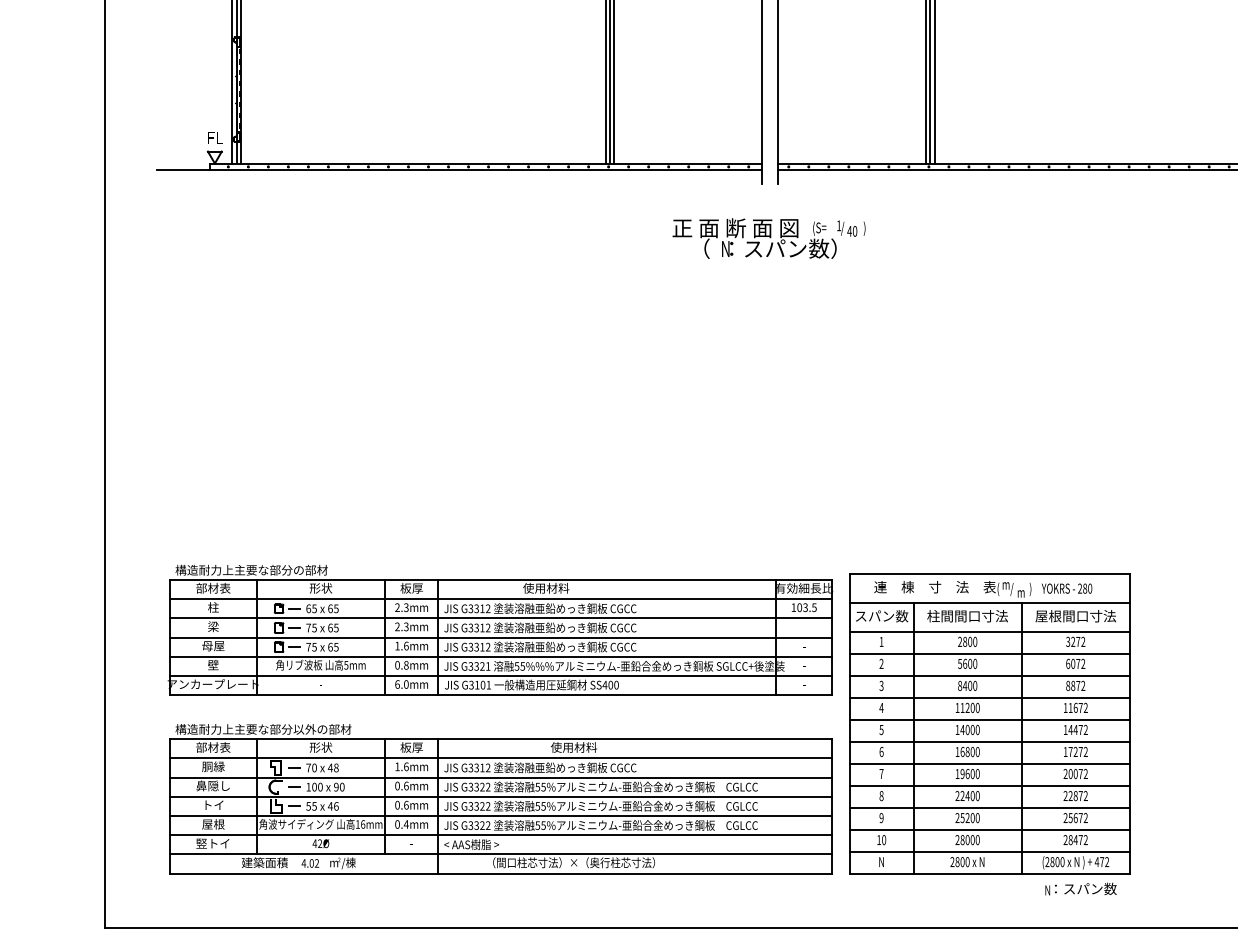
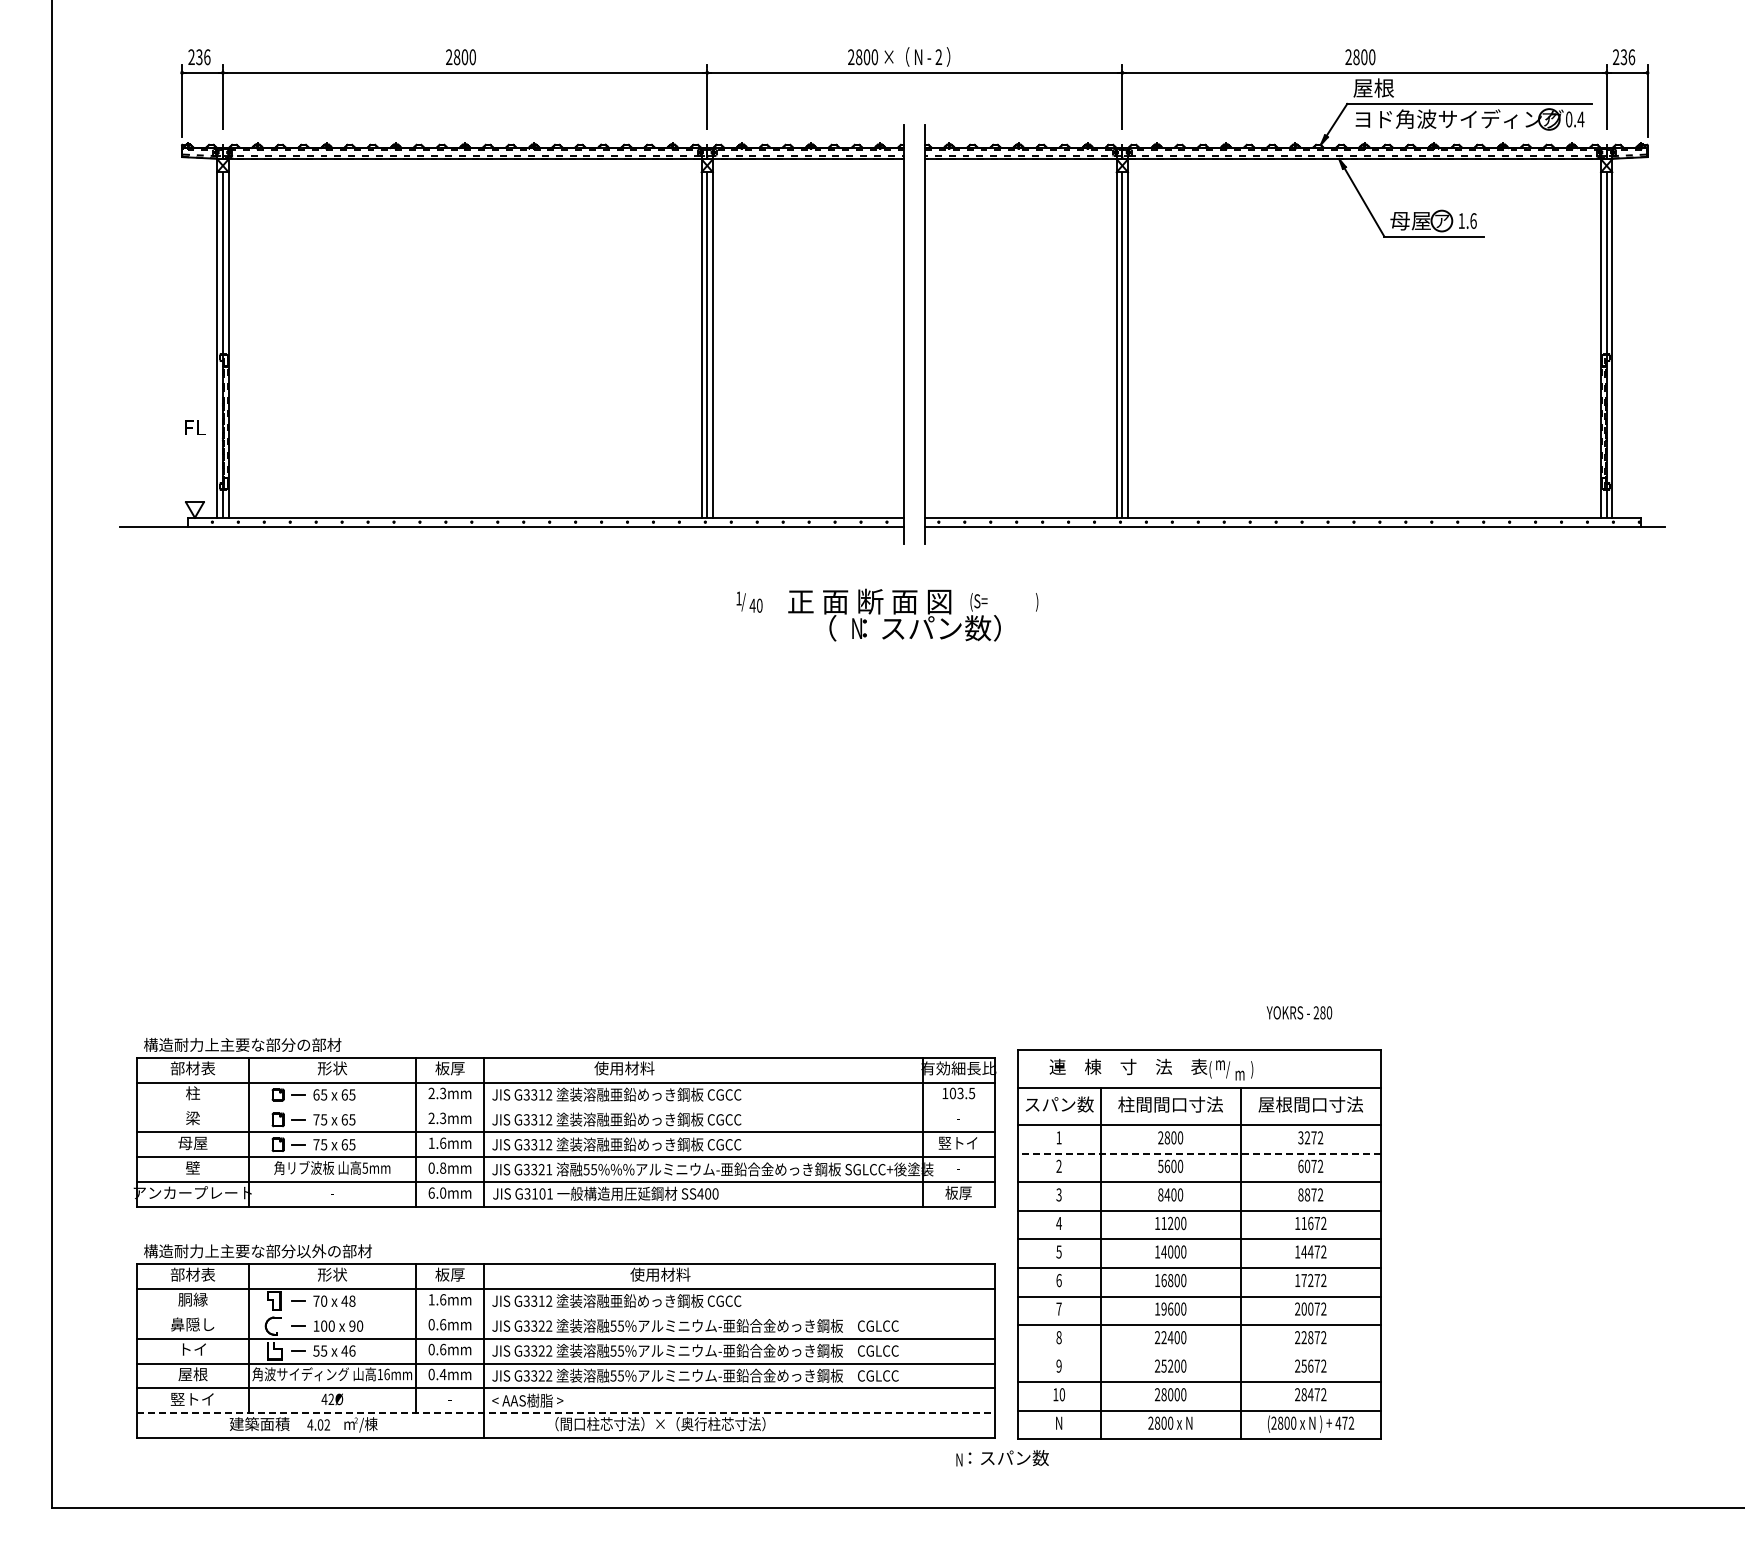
text: (215, 137) -> (195, 427), moved
text: (847, 228) -> (749, 601), moved
text: (1067, 588) -> (1299, 1012), moved
line: (500, 618) -> (565, 1107), removed
text: (803, 645) -> (957, 1142), - -> 竪トイ
line: (989, 653) -> (1199, 1153), solid -> dashed
text: (803, 684) -> (958, 1192), - -> 板厚
line: (500, 777) -> (565, 1313), removed
line: (989, 808) -> (1198, 1353), removed
line: (500, 854) -> (565, 1413), solid -> dashed
text: (1080, 889) -> (1002, 1458), moved

